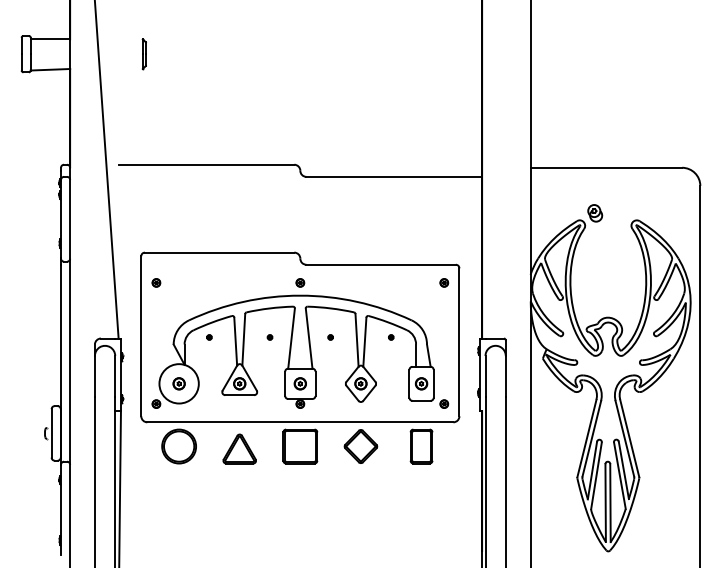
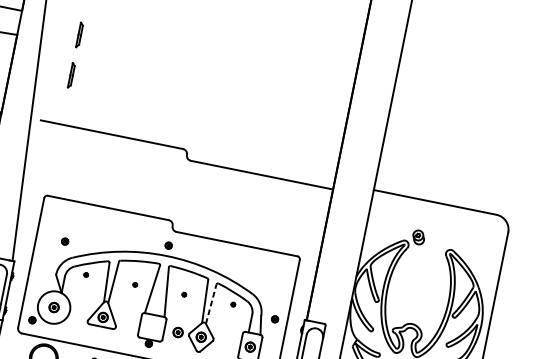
part: (143, 104) -> (70, 75), added
part: (156, 282) -> (65, 241), moved
part: (444, 282) -> (275, 319), moved
line: (364, 342) -> (210, 304), solid -> dashed
part: (299, 383) -> (177, 332), moved

